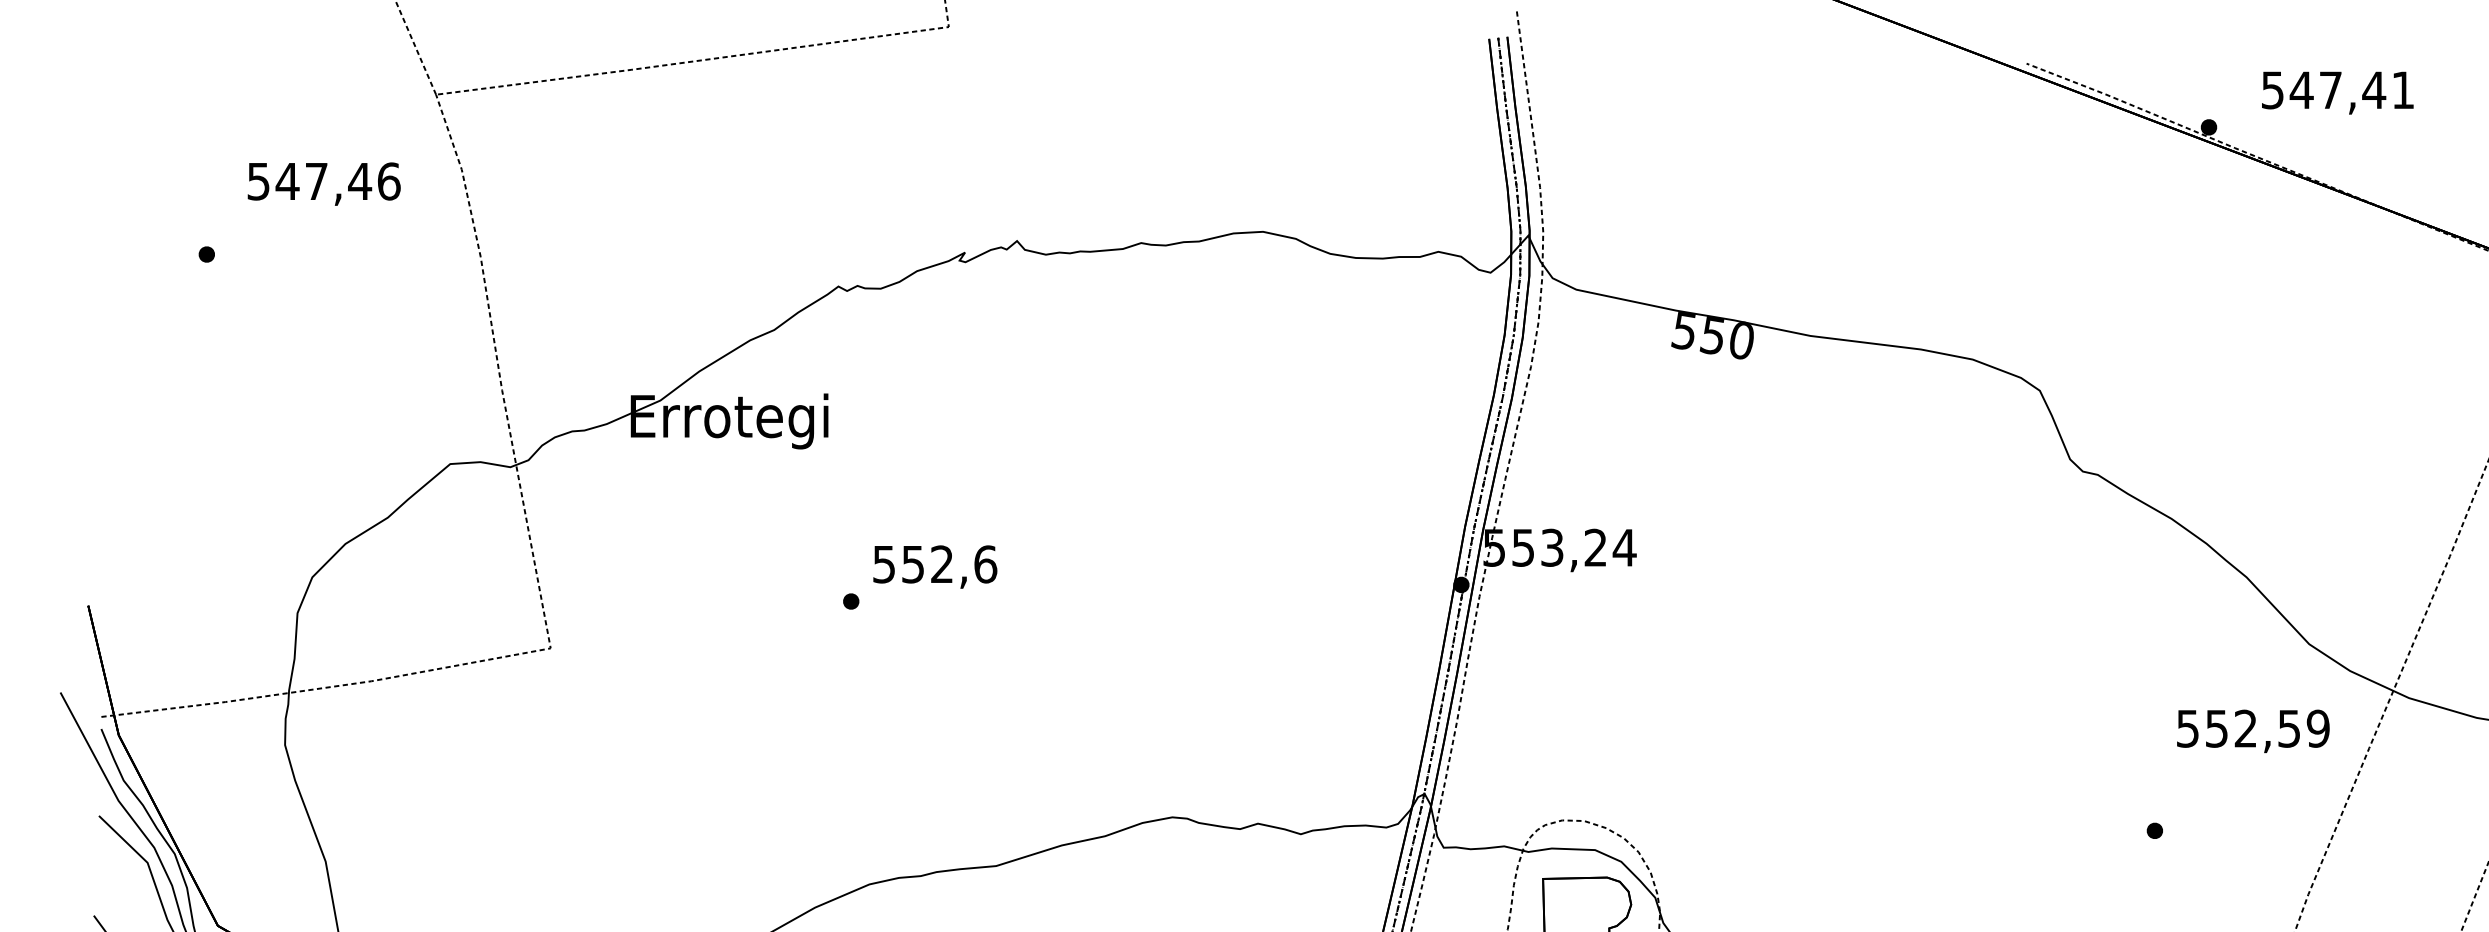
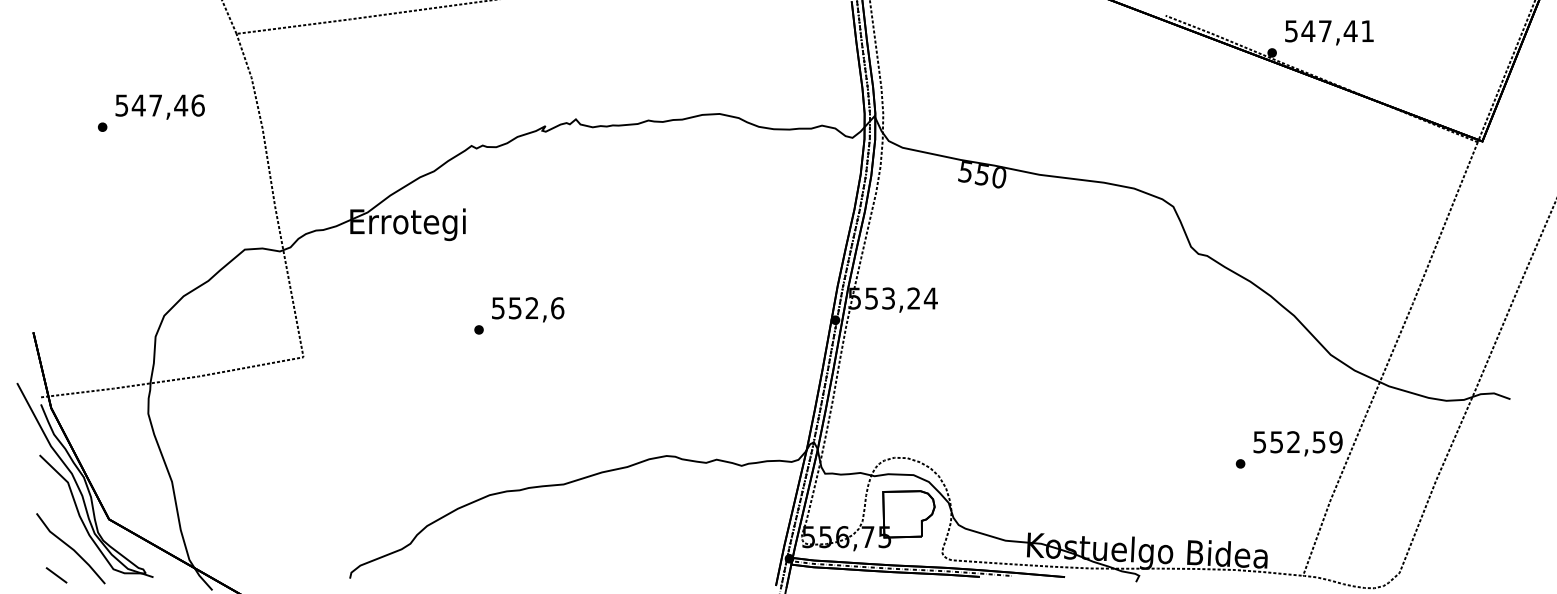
text: (2337, 92) -> (1329, 32), moved
text: (323, 183) -> (159, 106), moved
text: (2252, 730) -> (1297, 443), moved

